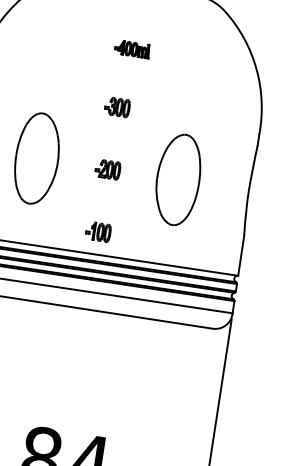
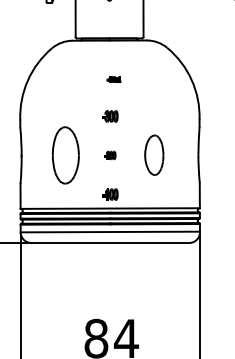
part: (131, 49) -> (113, 79), size x0.6
part: (108, 169) -> (110, 155), size x0.7
part: (178, 180) -> (154, 155), size x0.7

